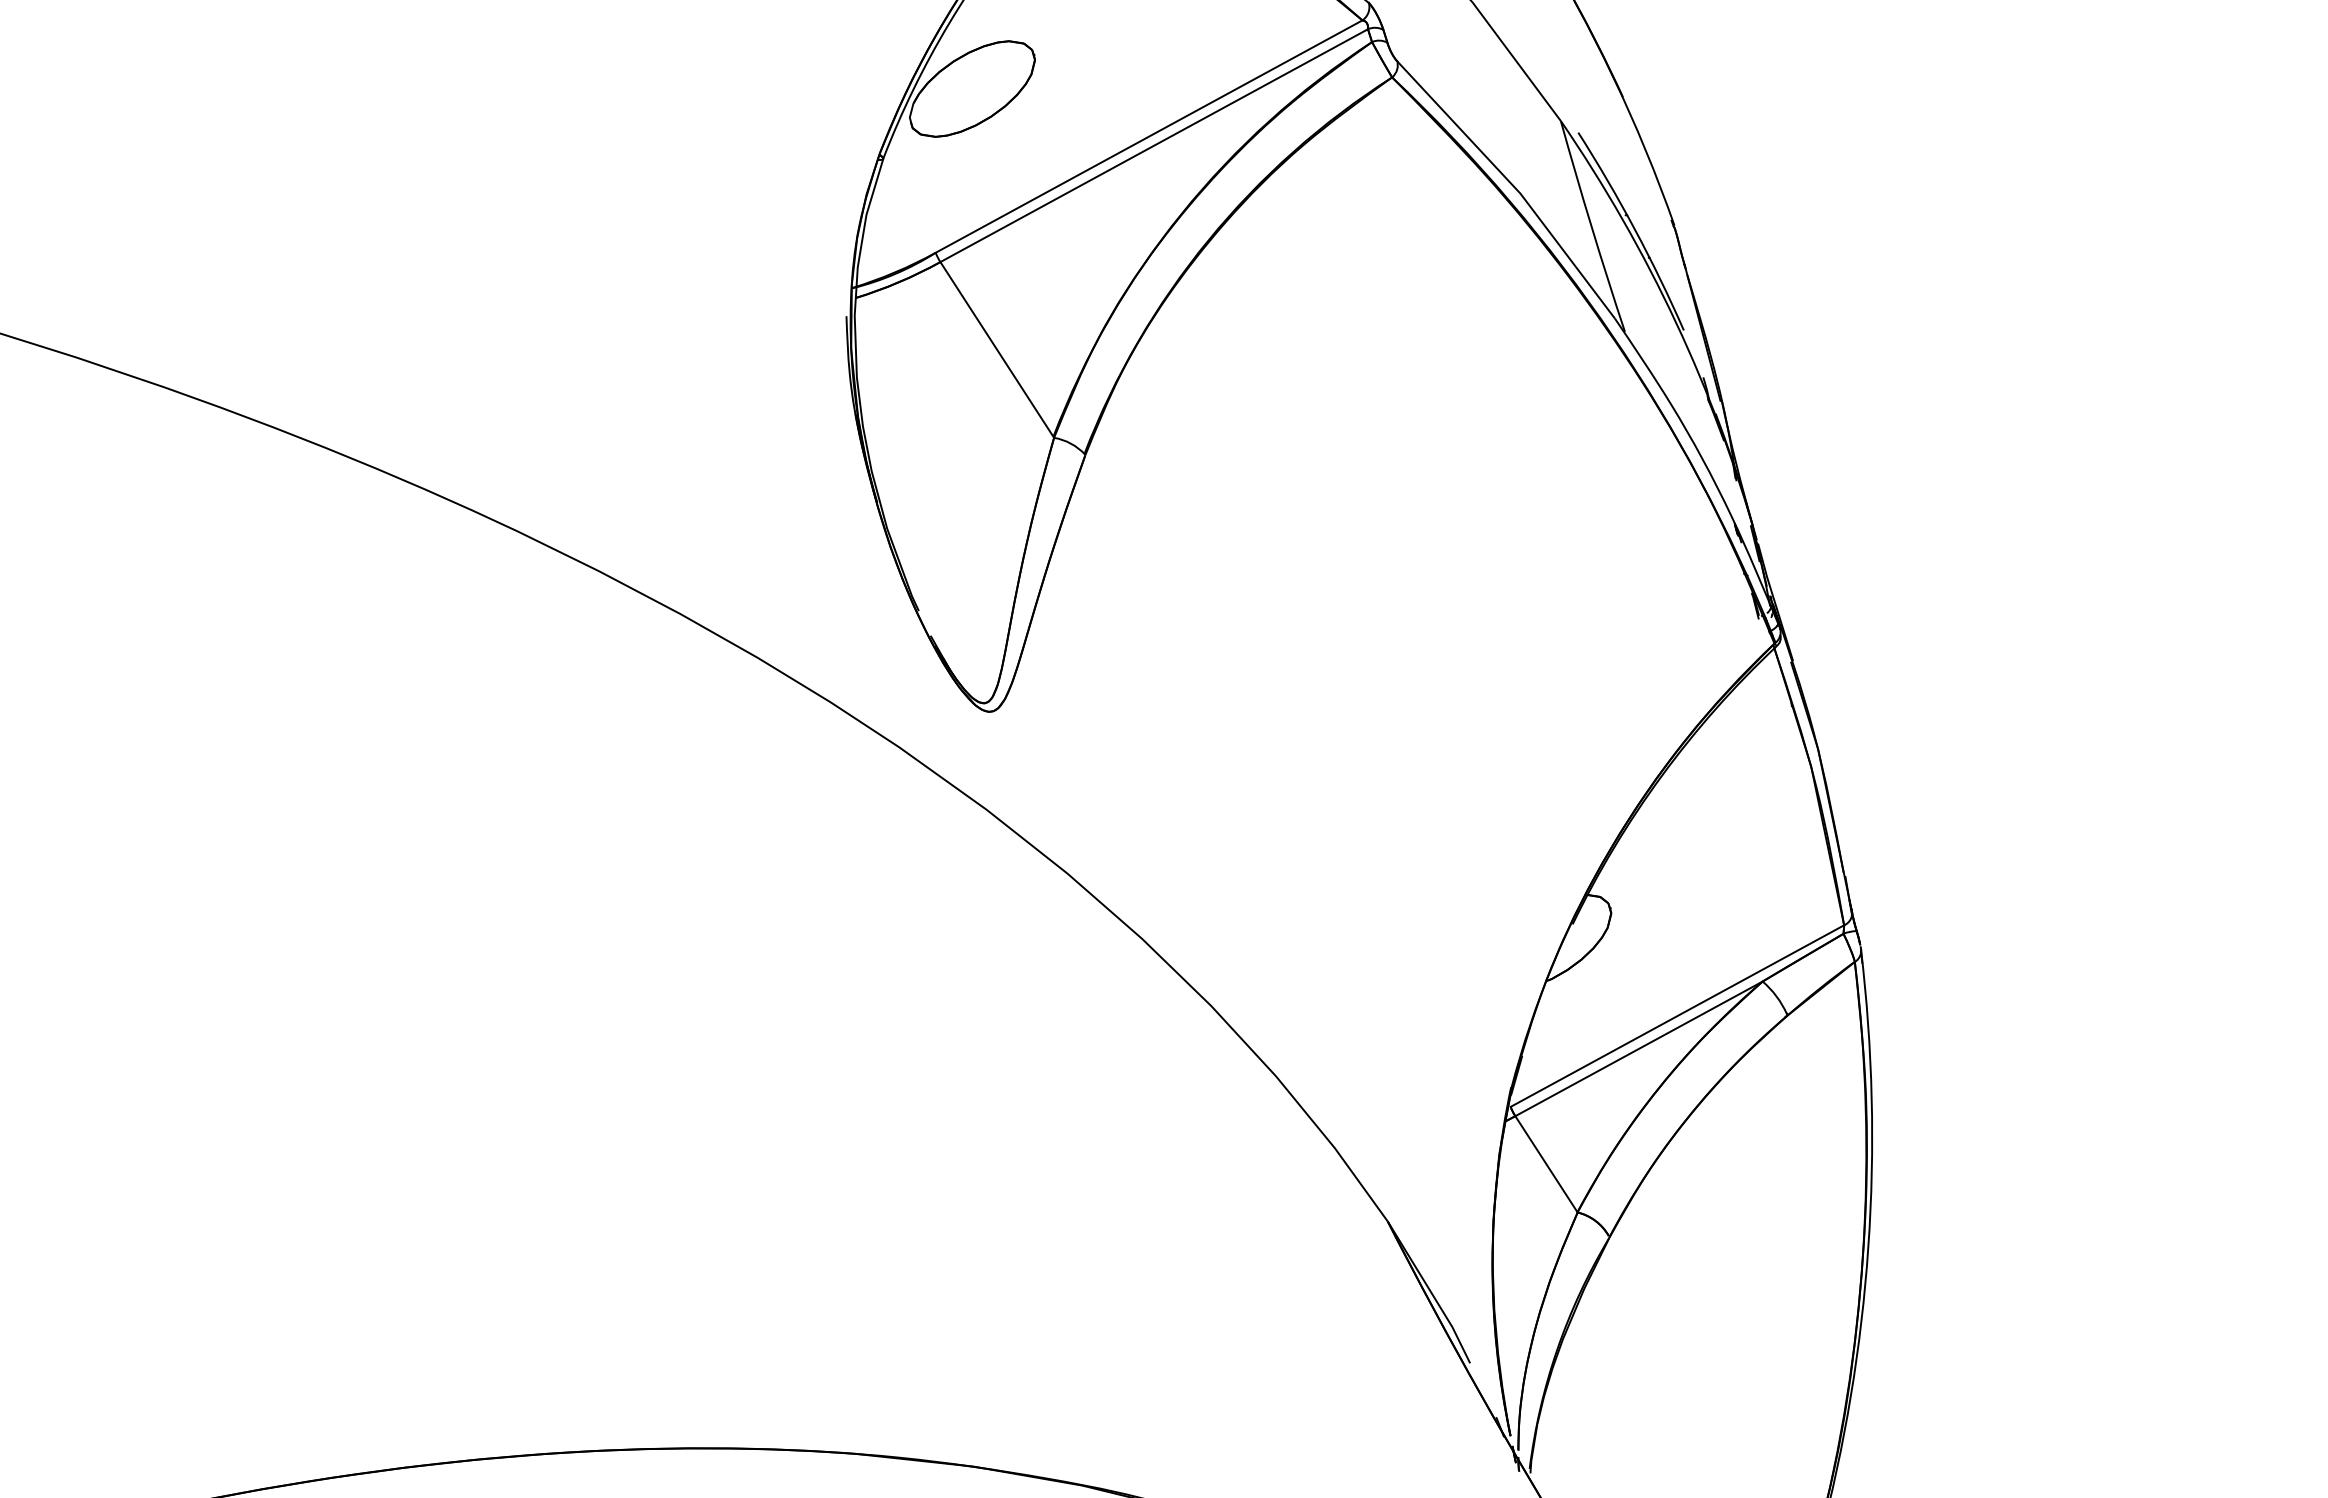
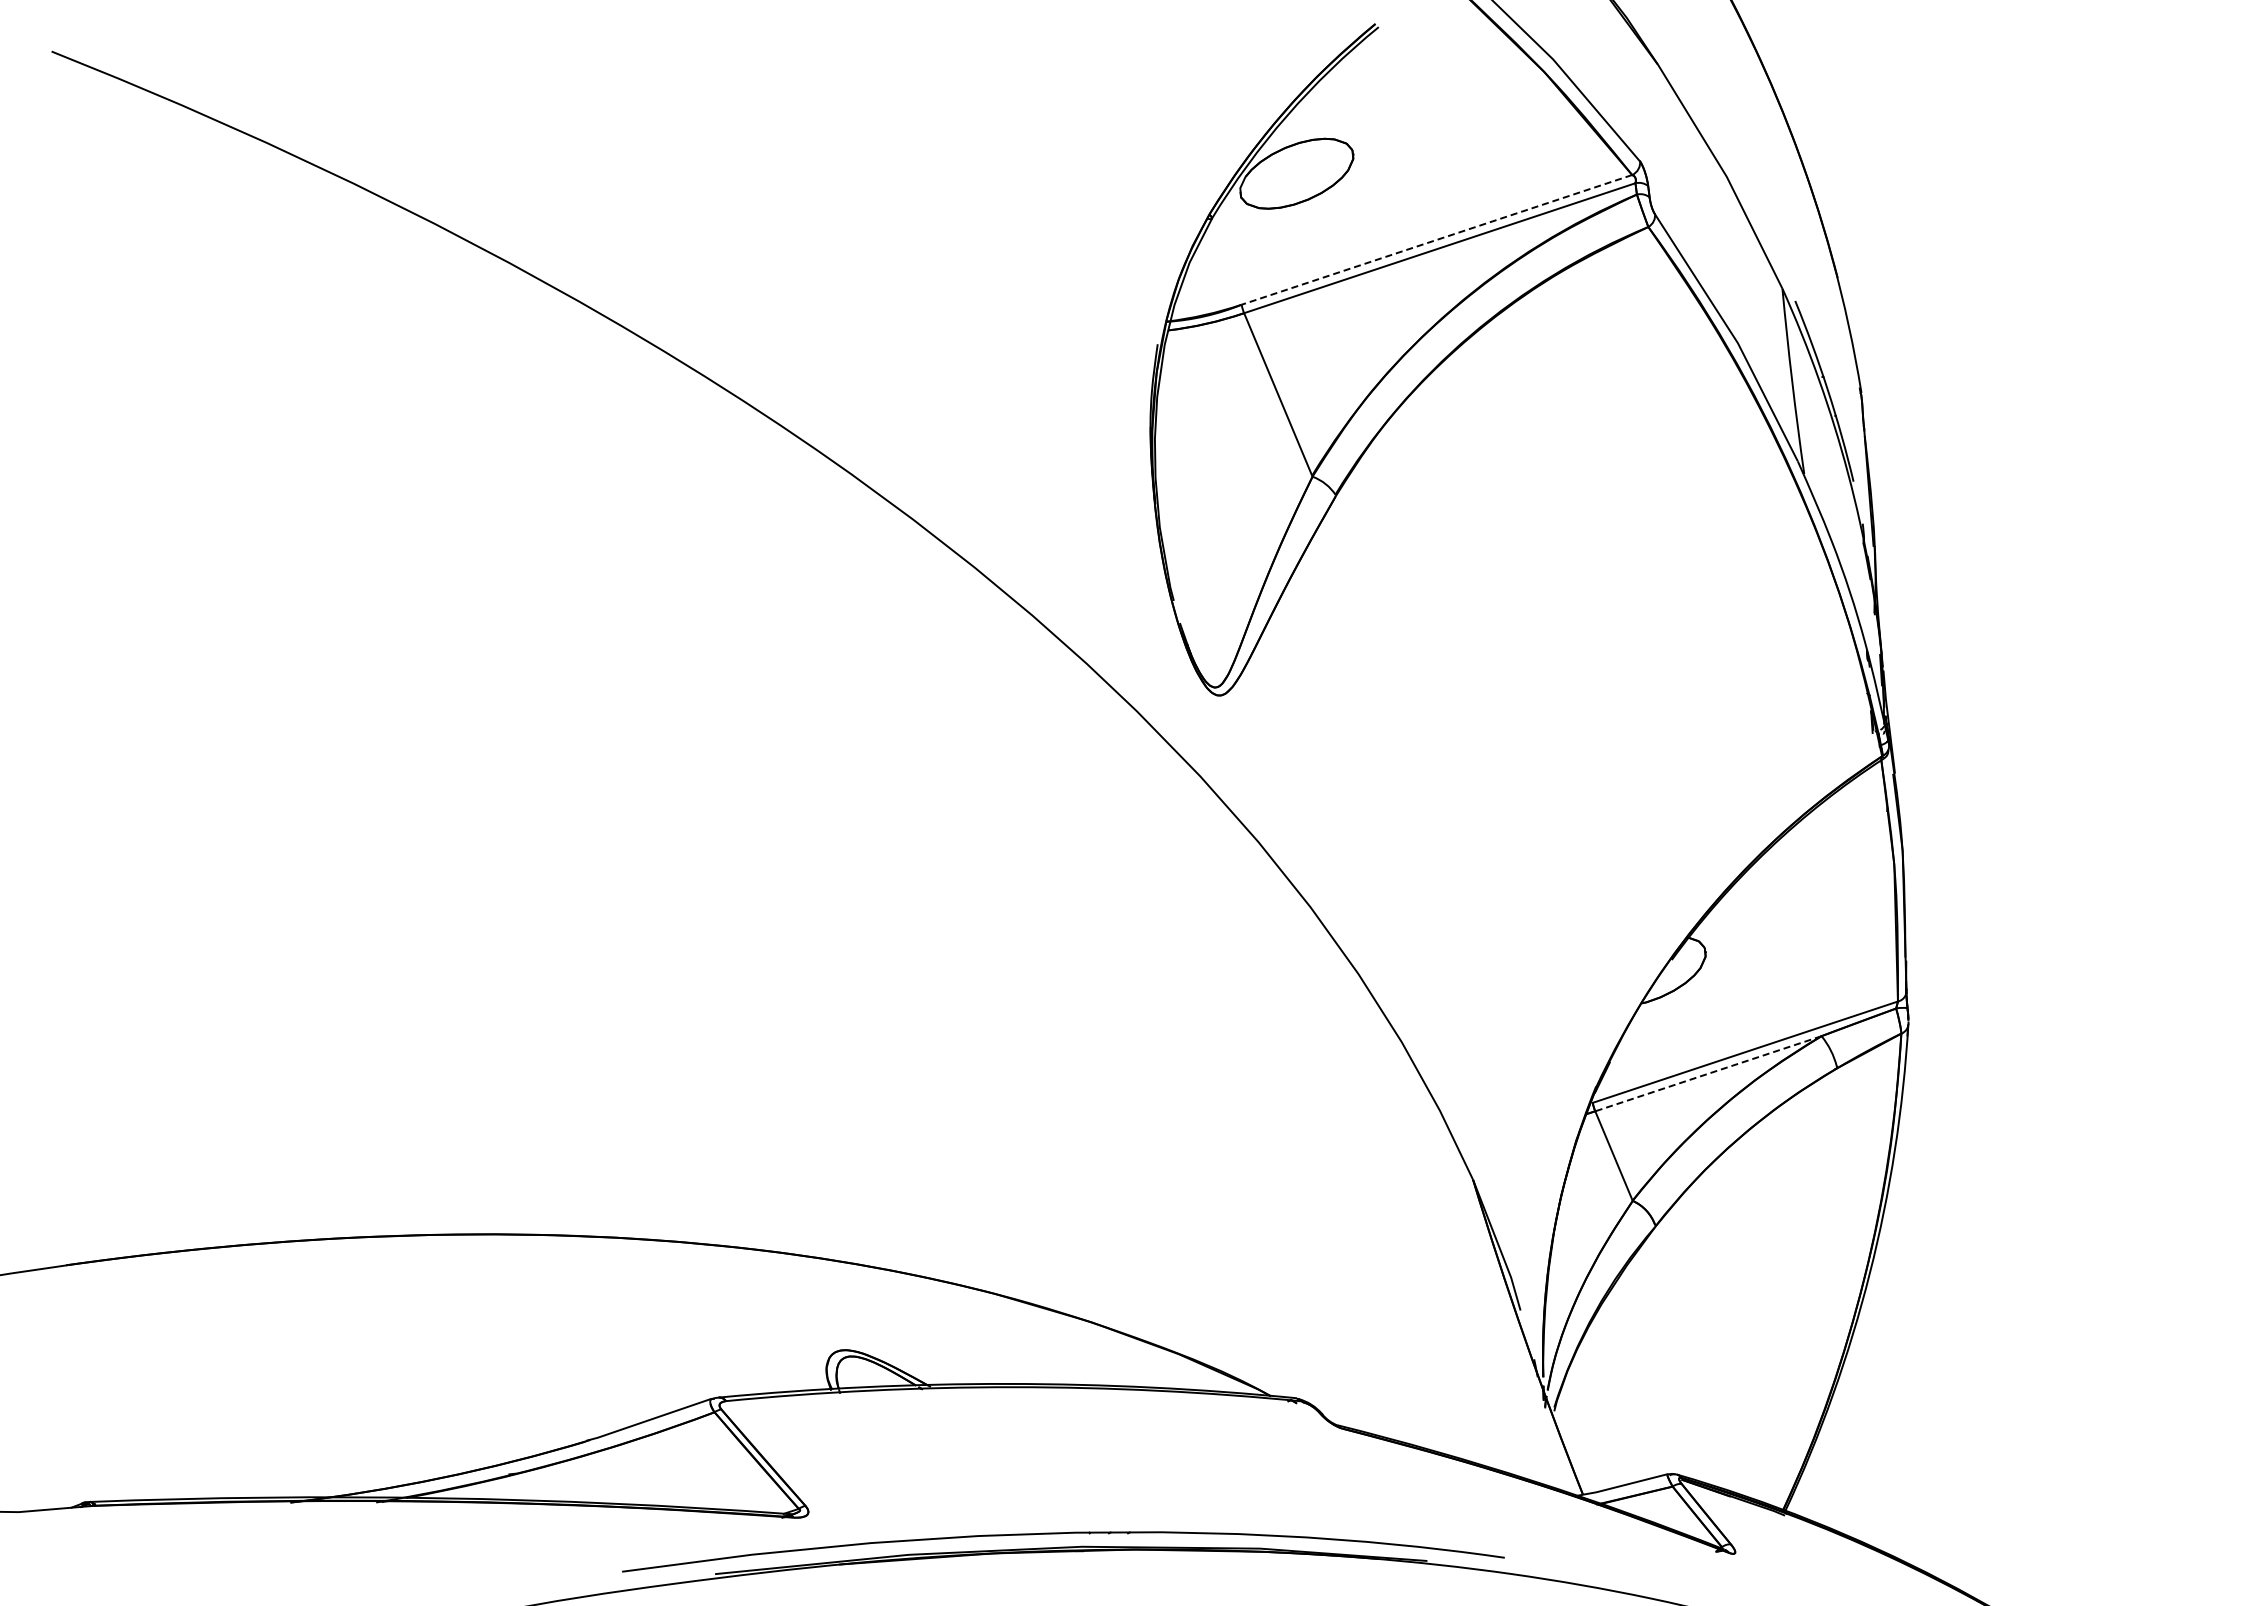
line: (1148, 136) -> (1436, 239), solid -> dashed
line: (1637, 1048) -> (1707, 1073), solid -> dashed

